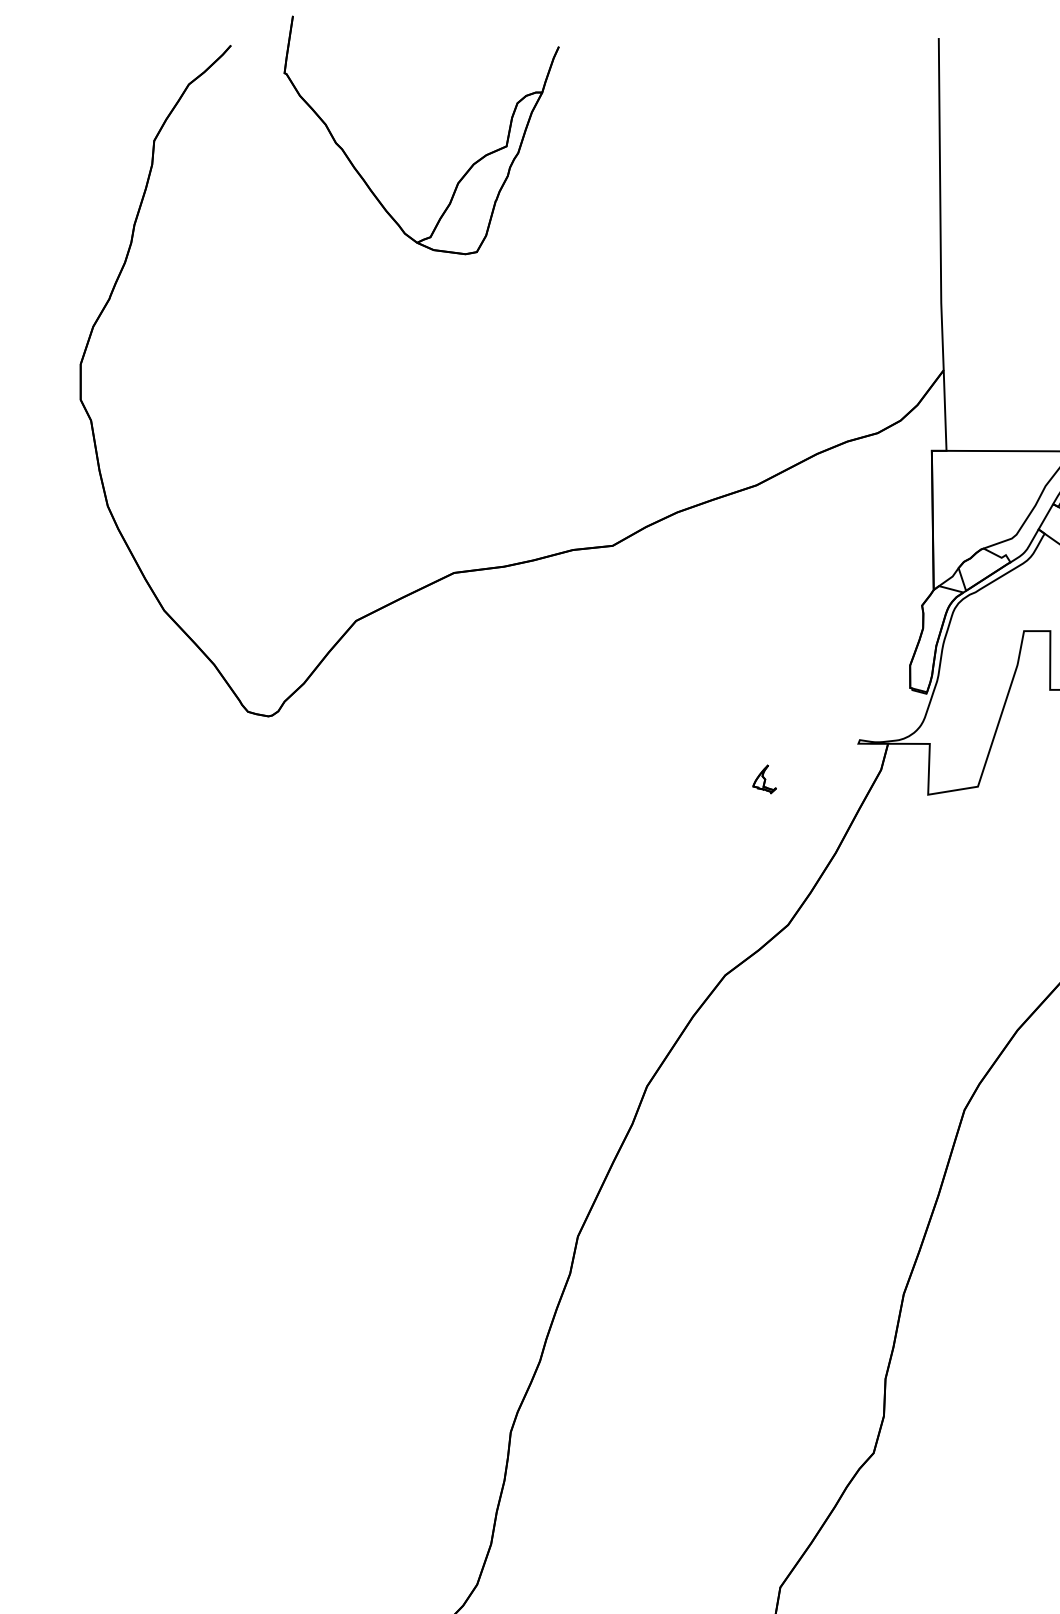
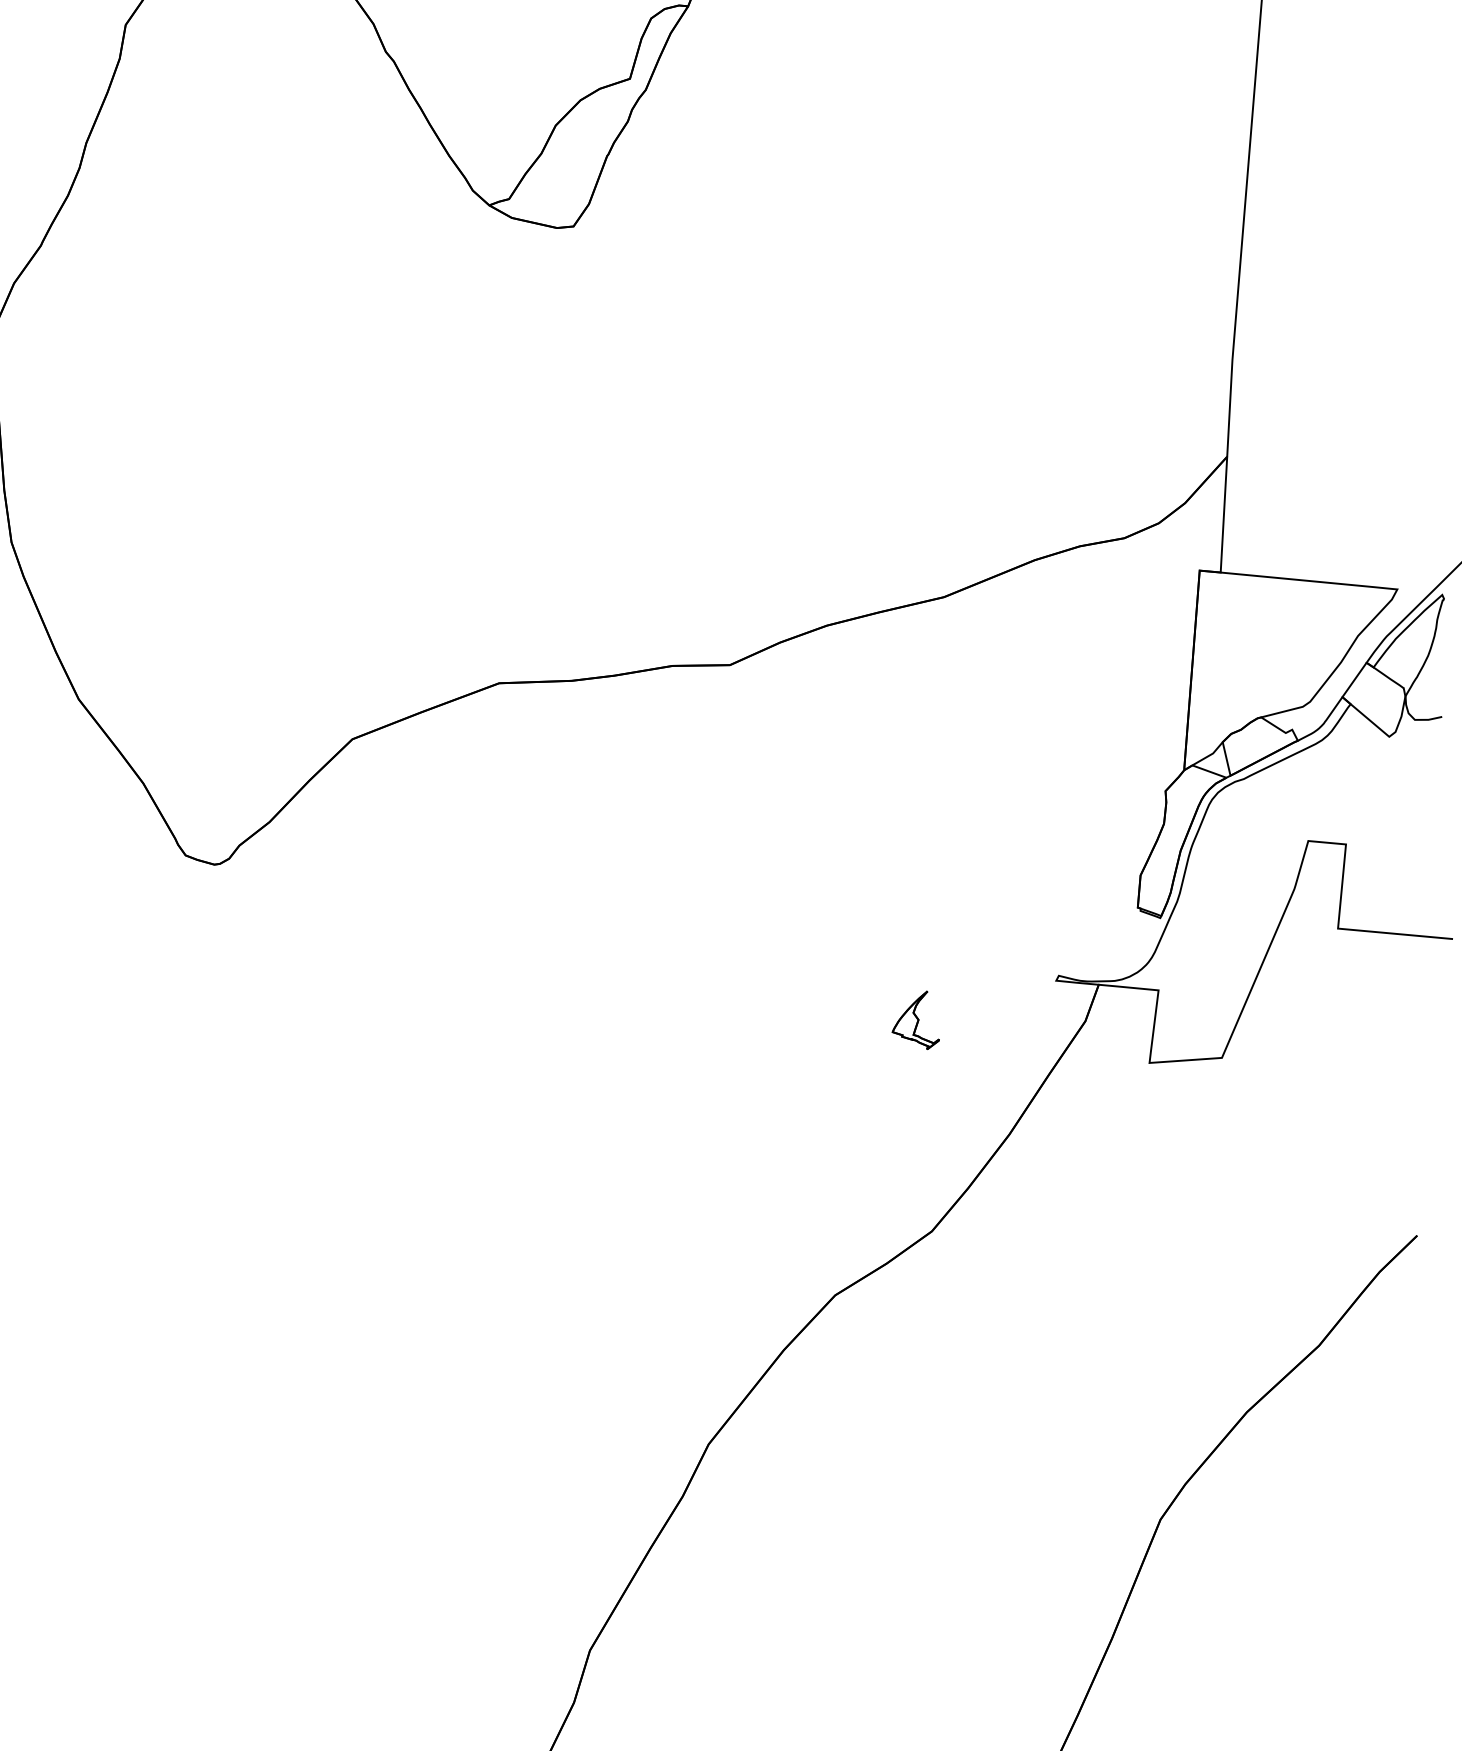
part: (764, 779) -> (916, 1019), size x1.43

